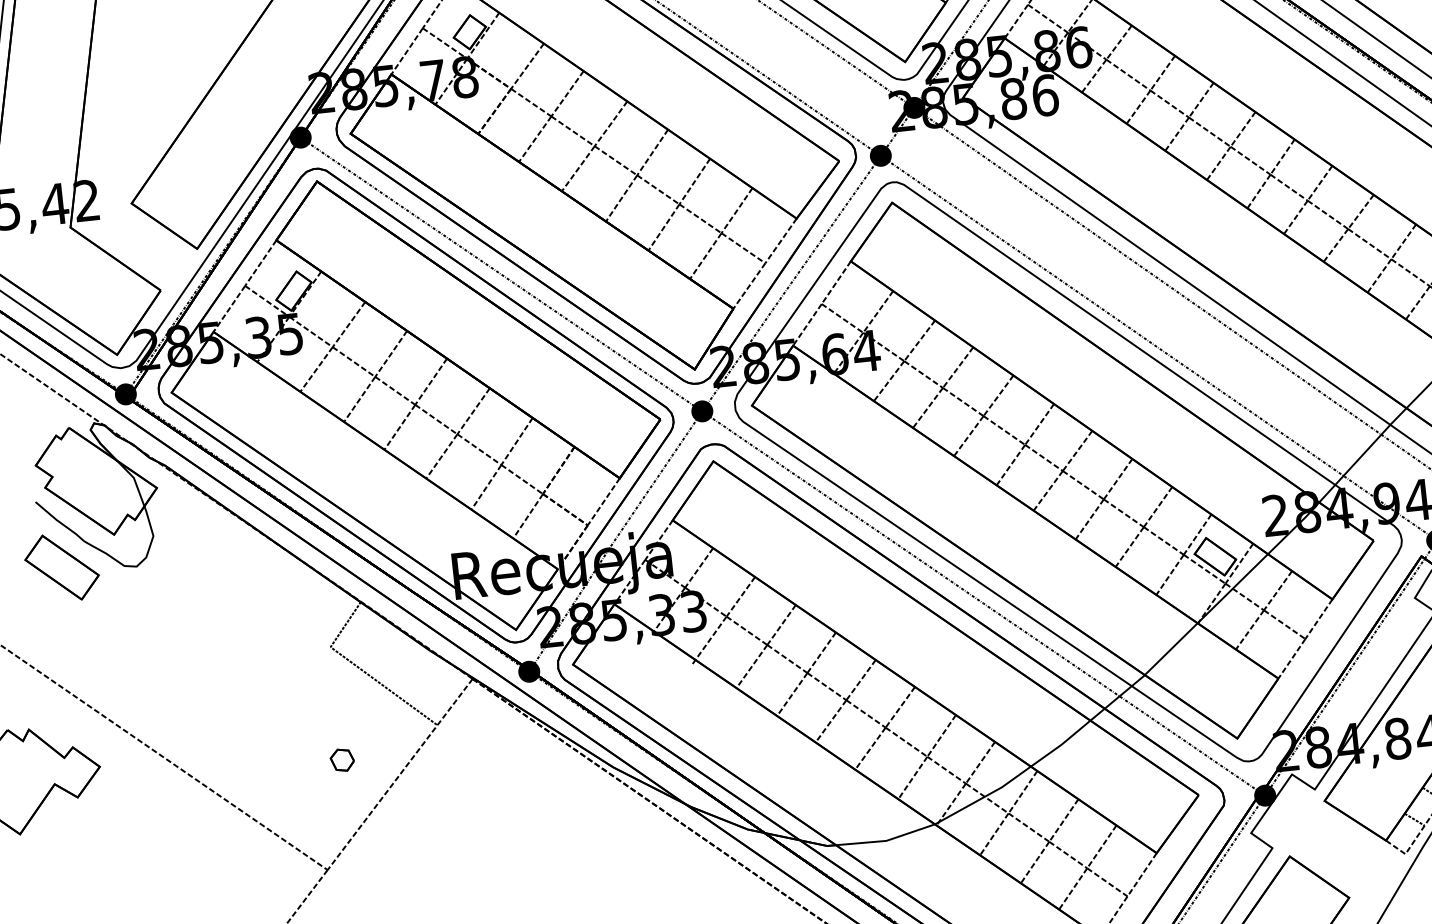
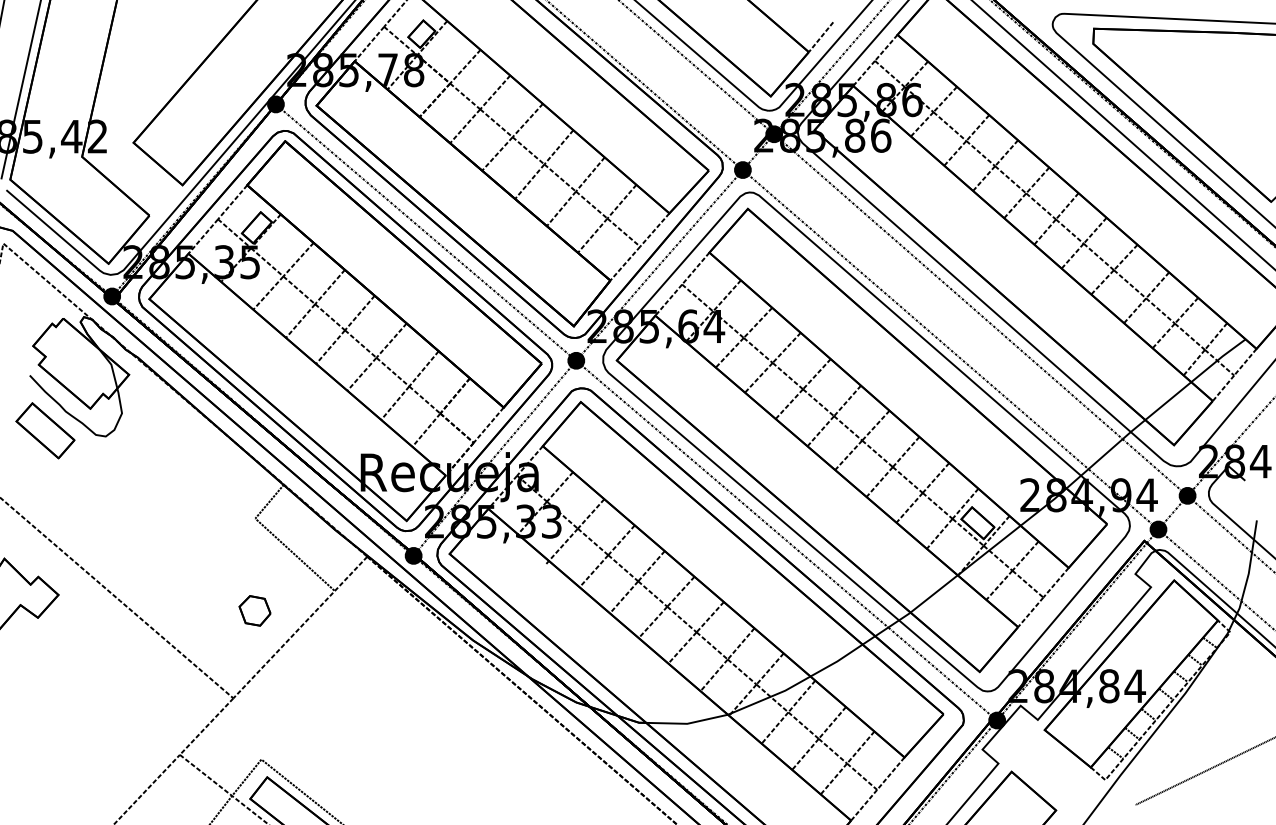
part: (341, 759) -> (254, 610), size x1.67

